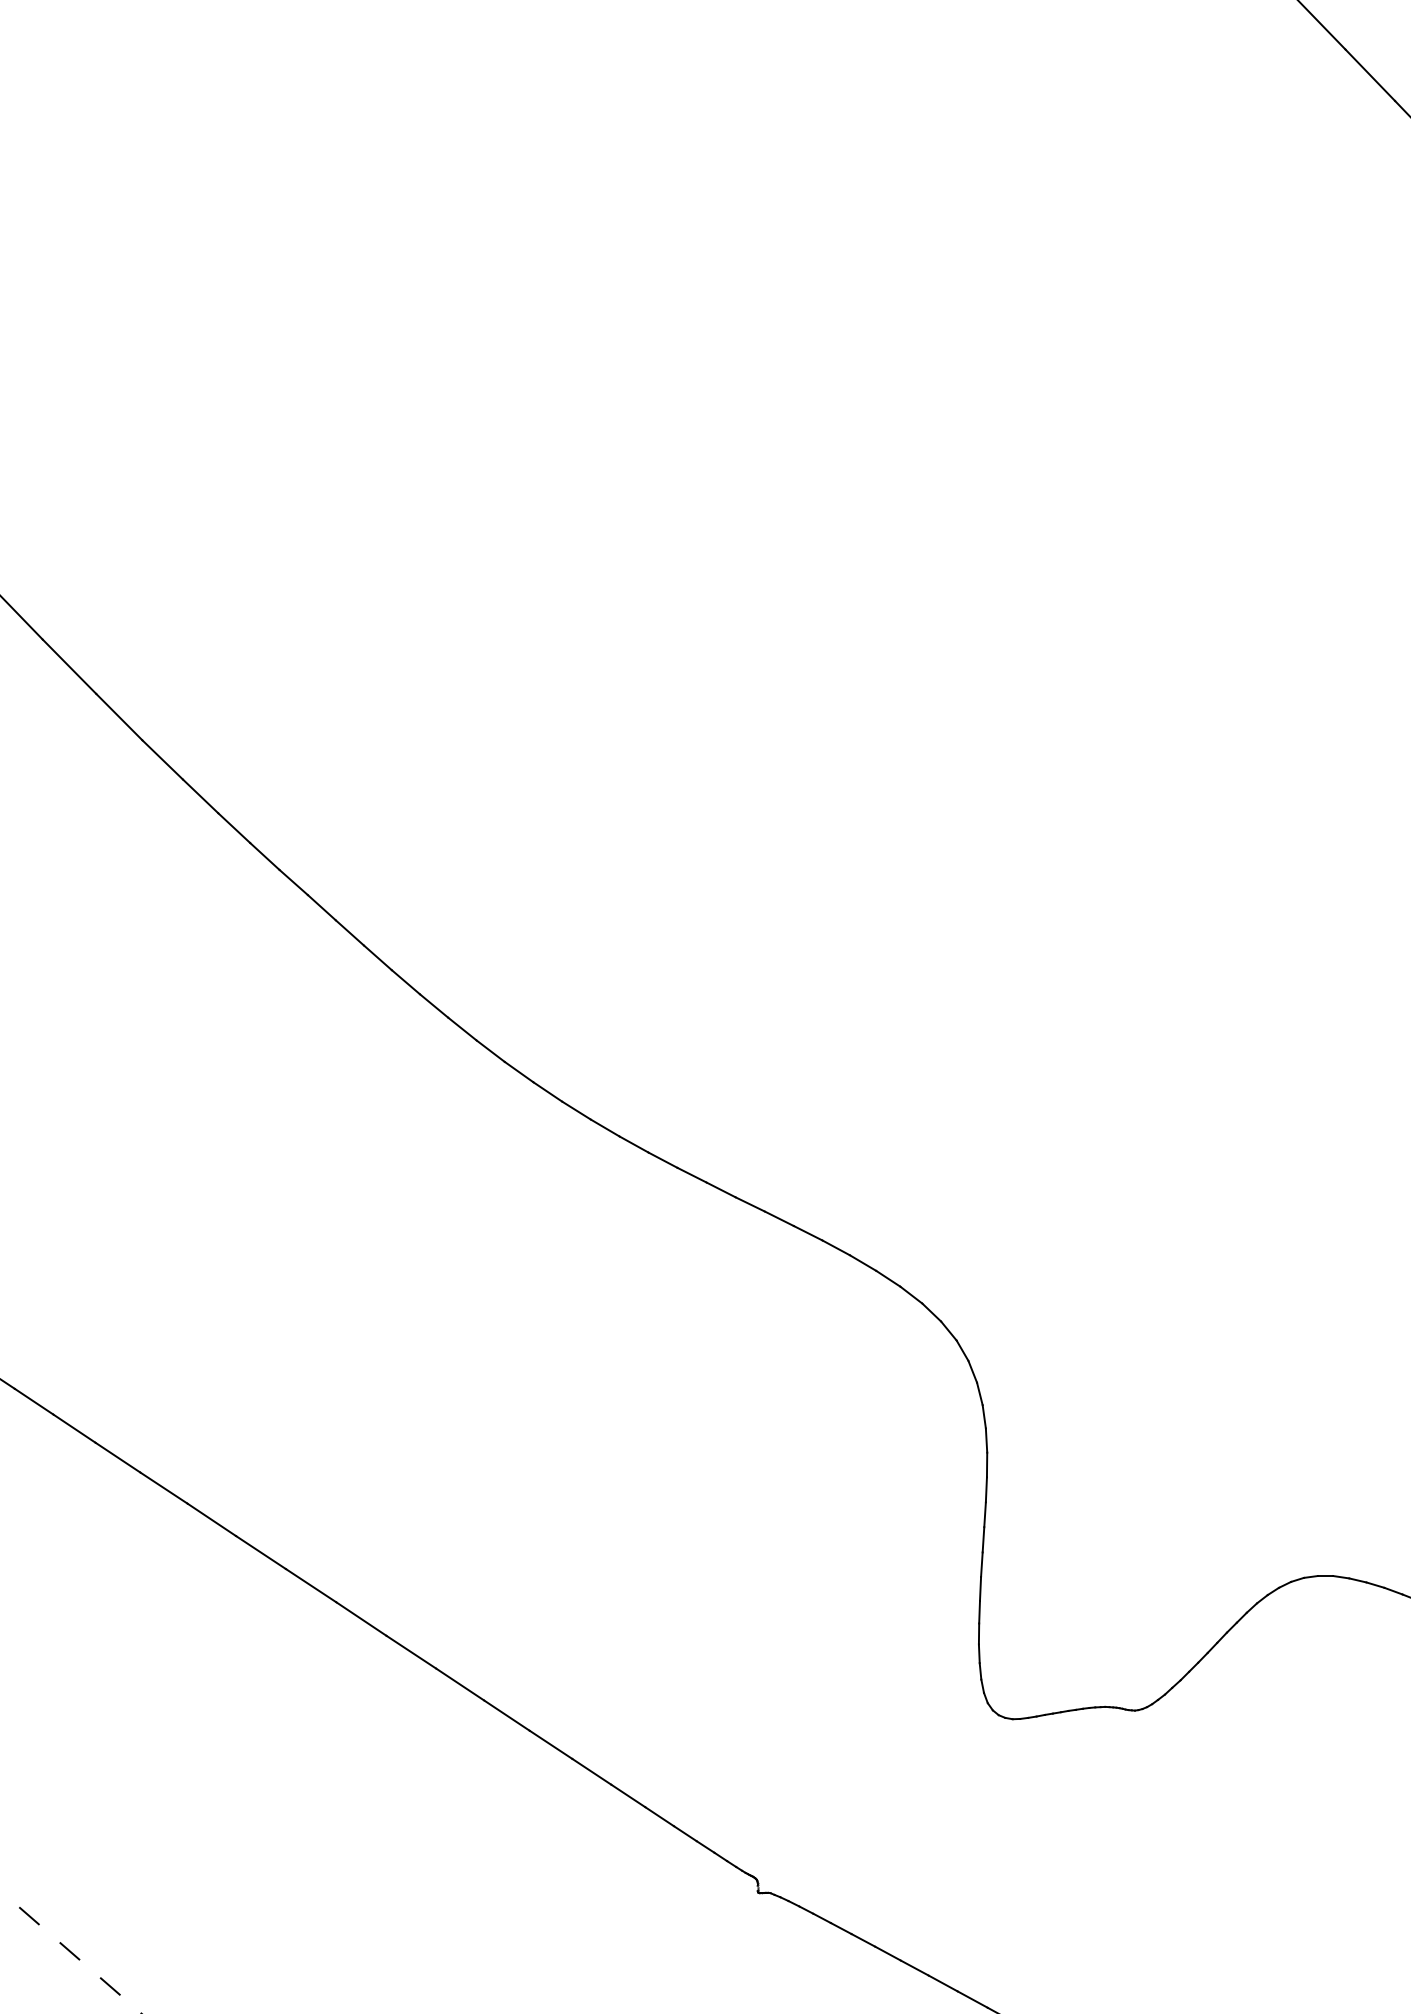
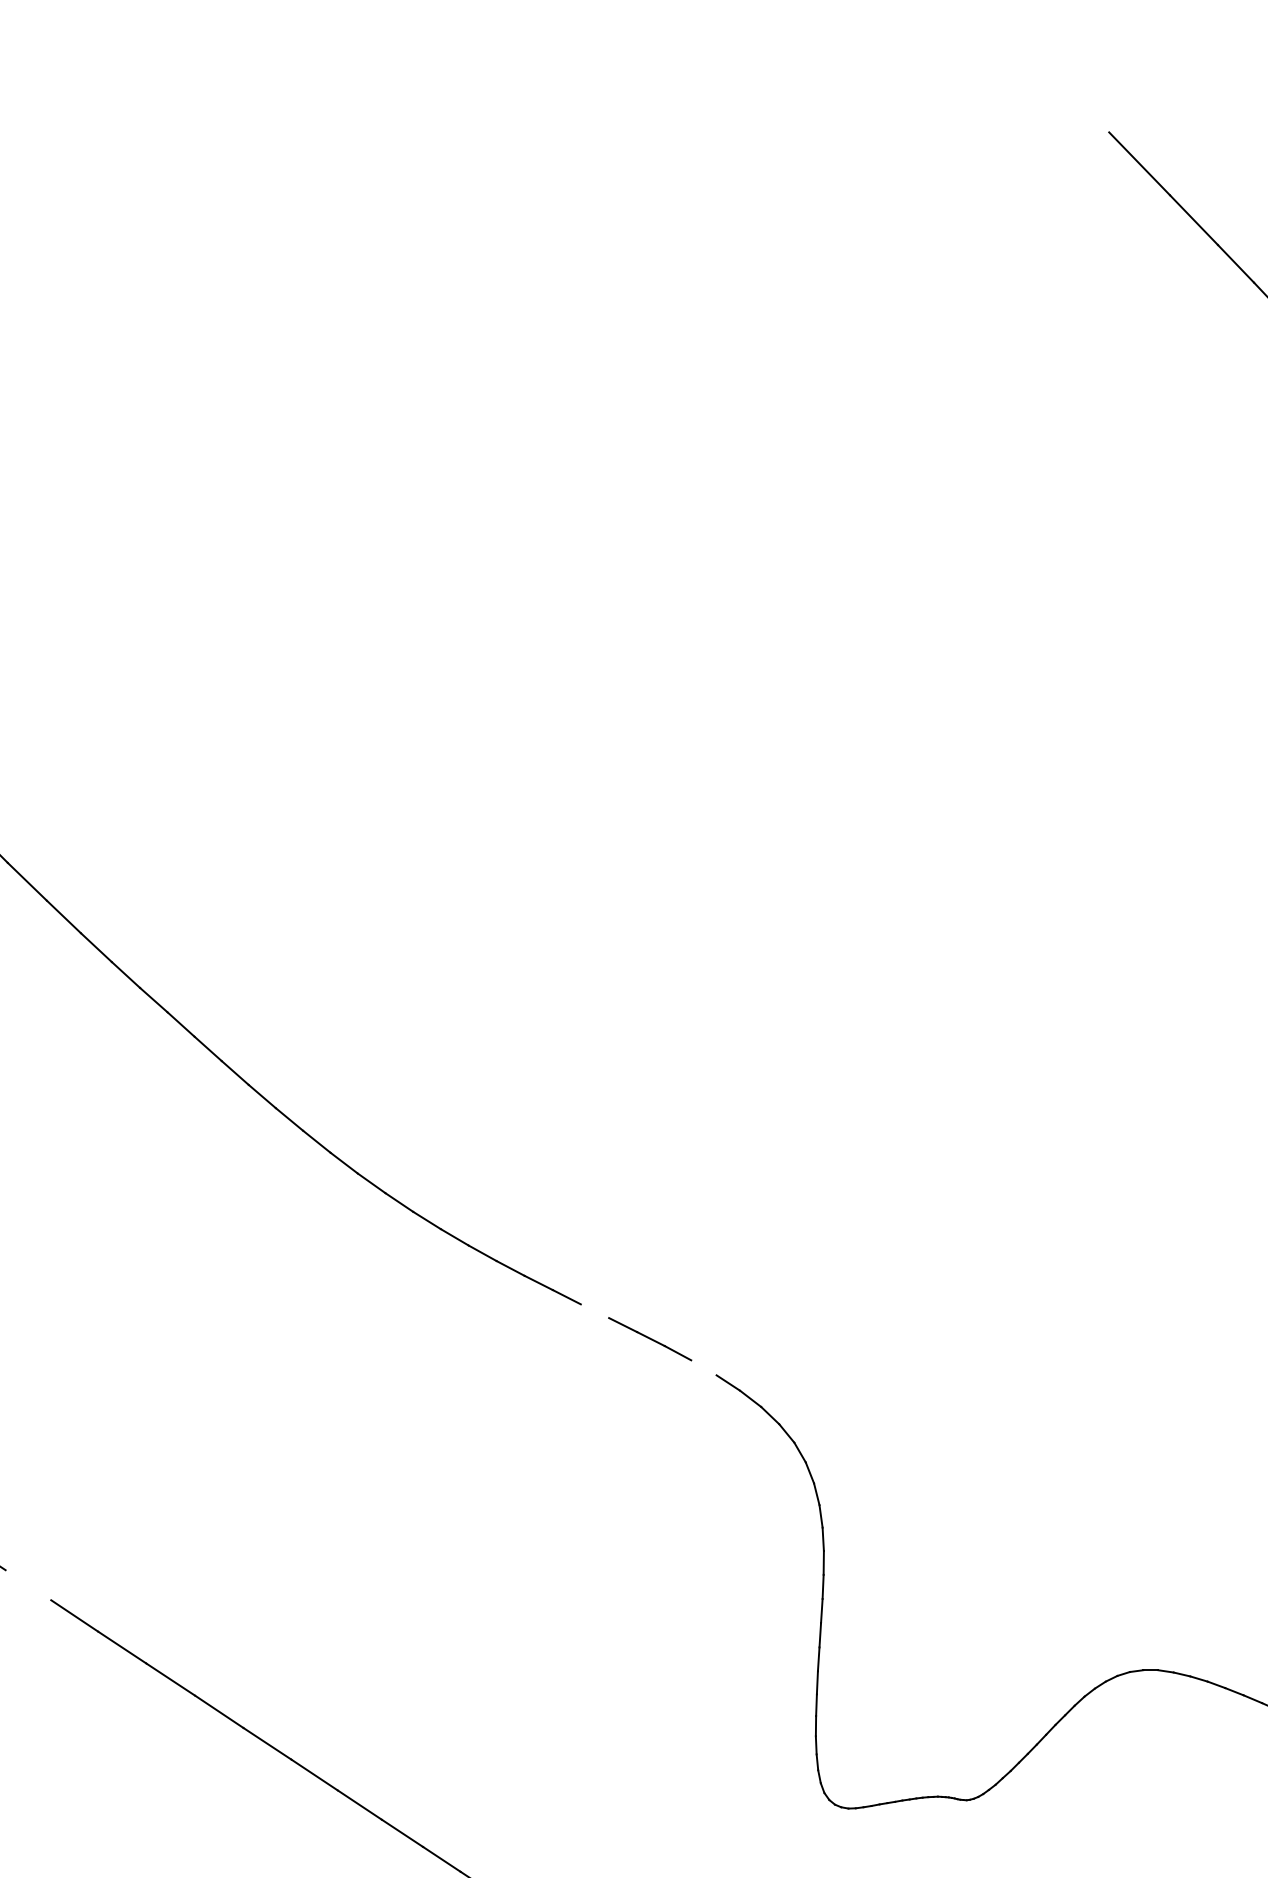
line: (749, 1204) -> (594, 1311), removed
line: (862, 1262) -> (703, 1367), removed
line: (163, 1487) -> (28, 1584), removed

